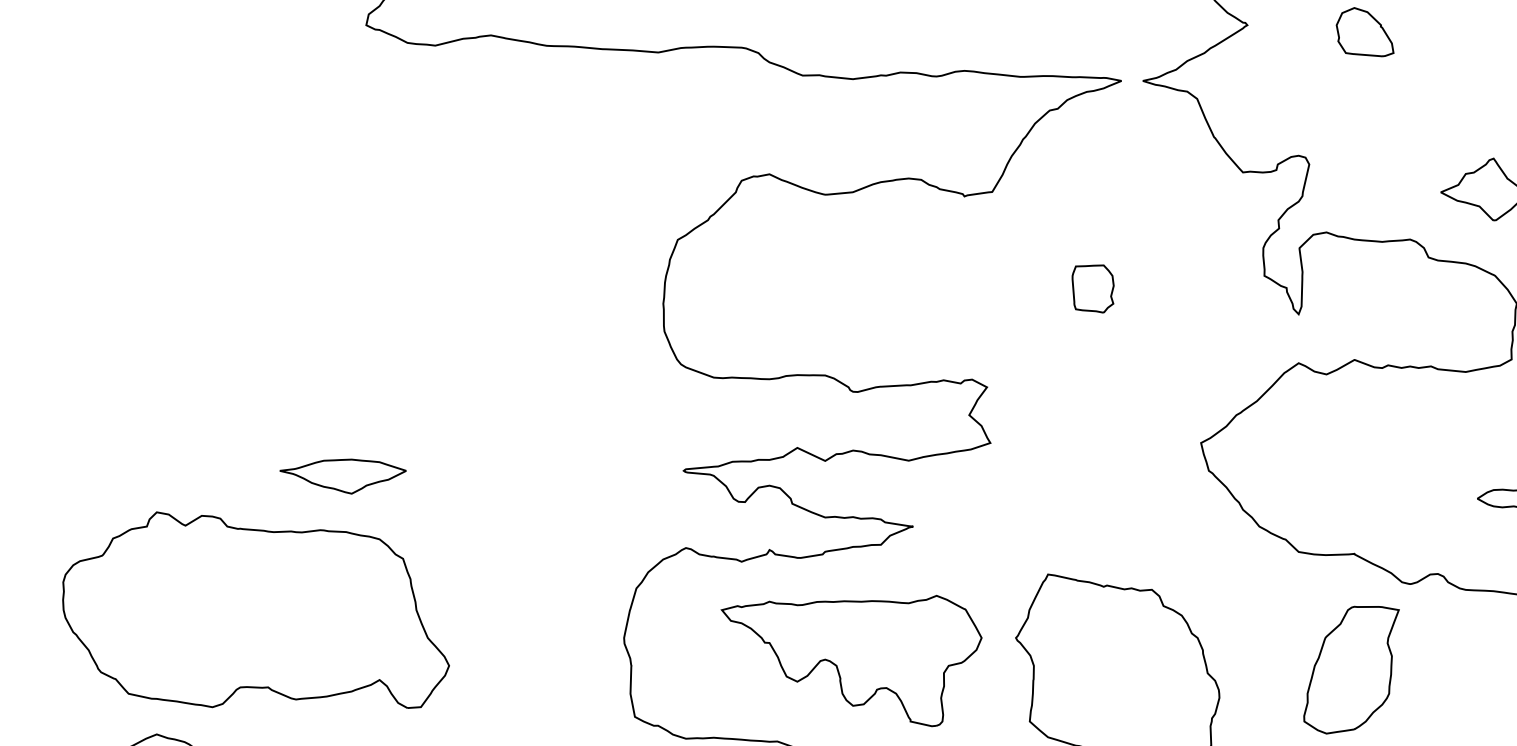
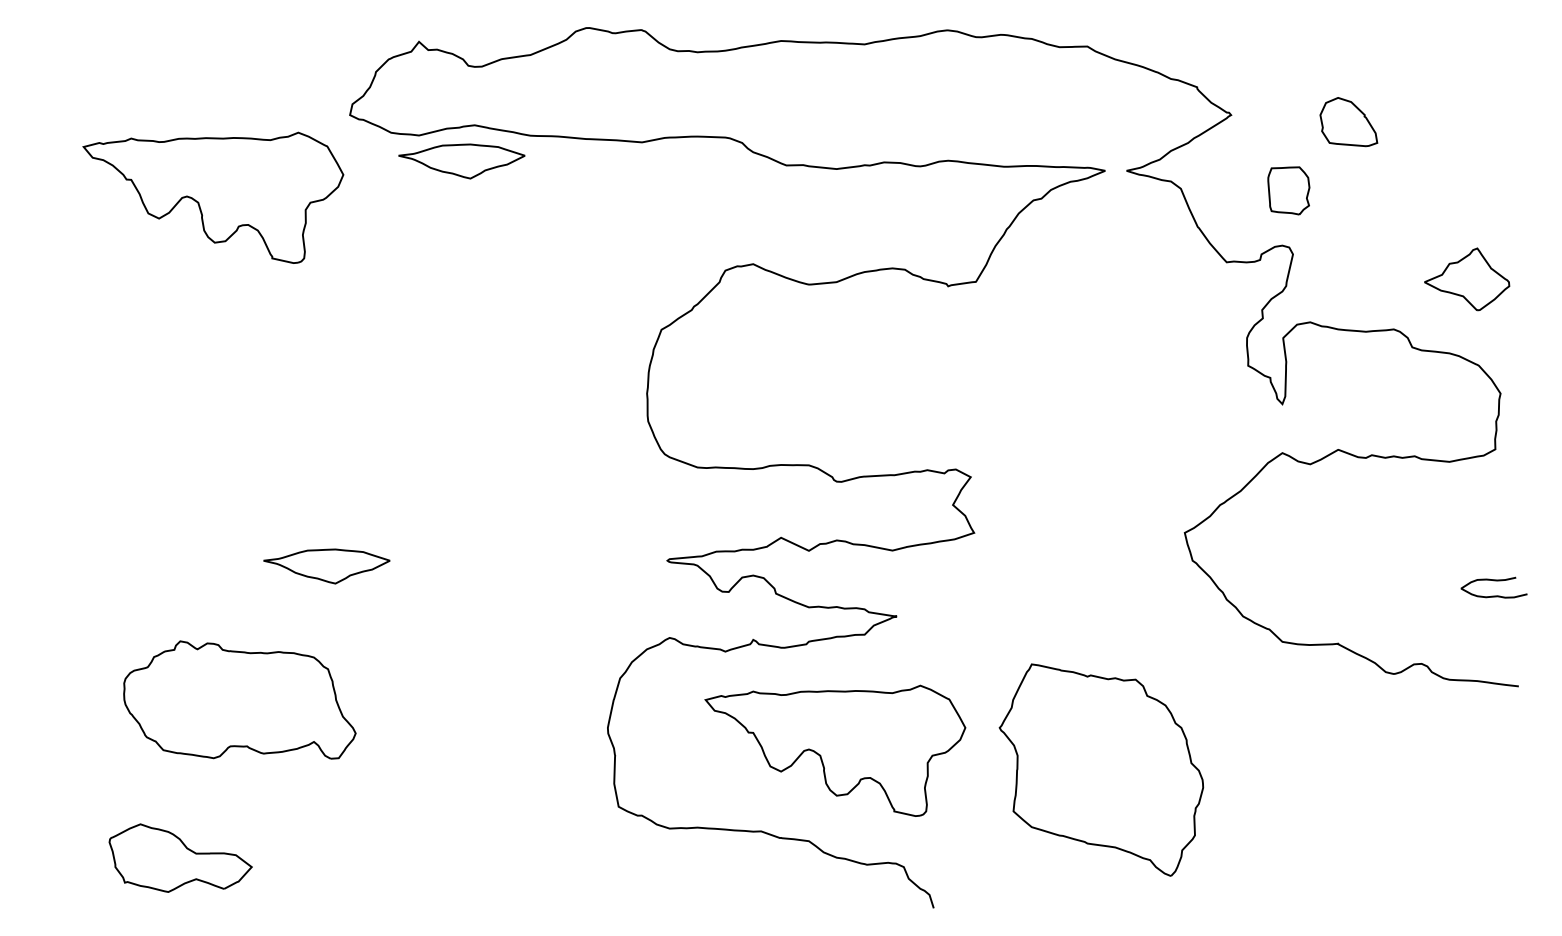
part: (477, 71) -> (461, 161), added
part: (229, 107) -> (213, 197), added
part: (1092, 288) -> (1288, 190), moved
part: (255, 609) -> (239, 699), size x0.6
part: (1351, 669) -> (1335, 759), removed

